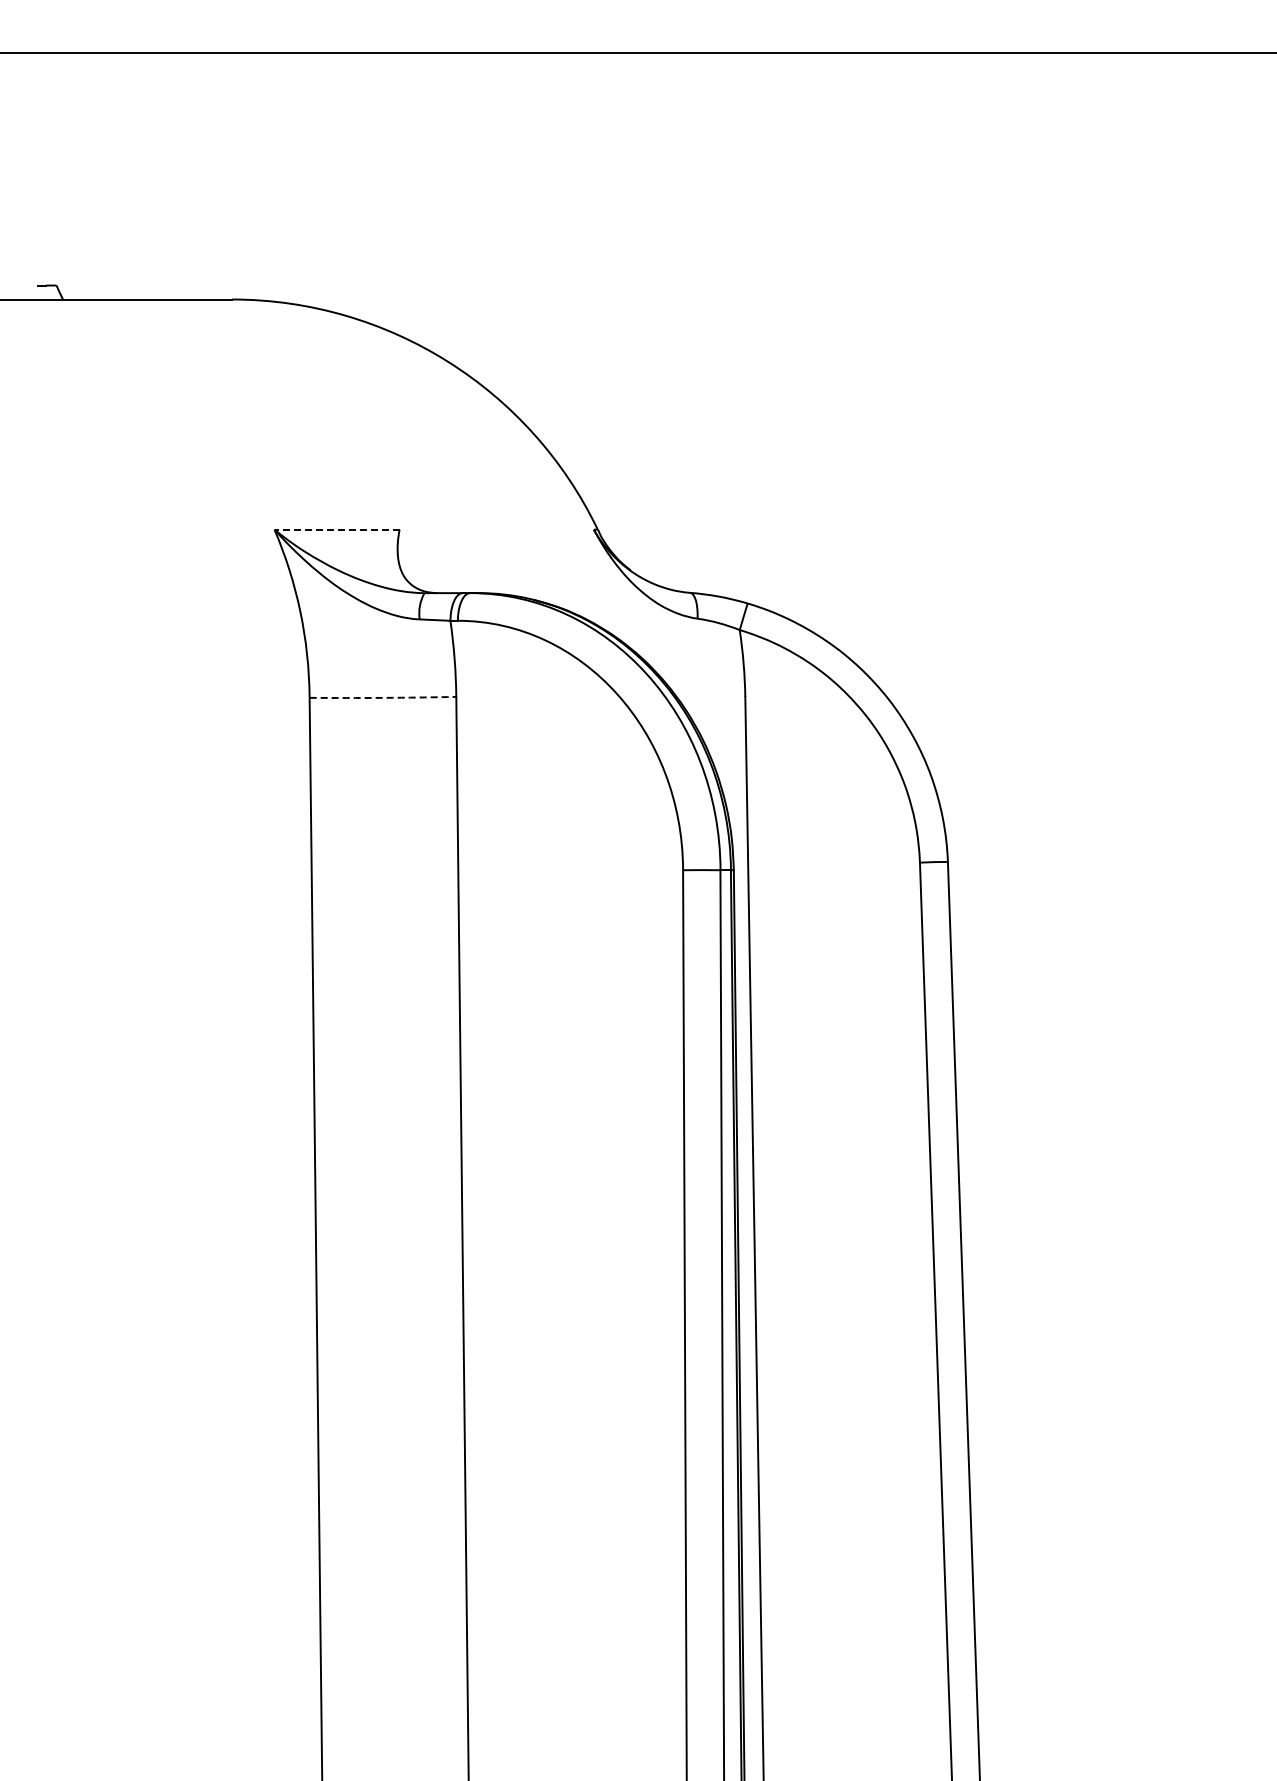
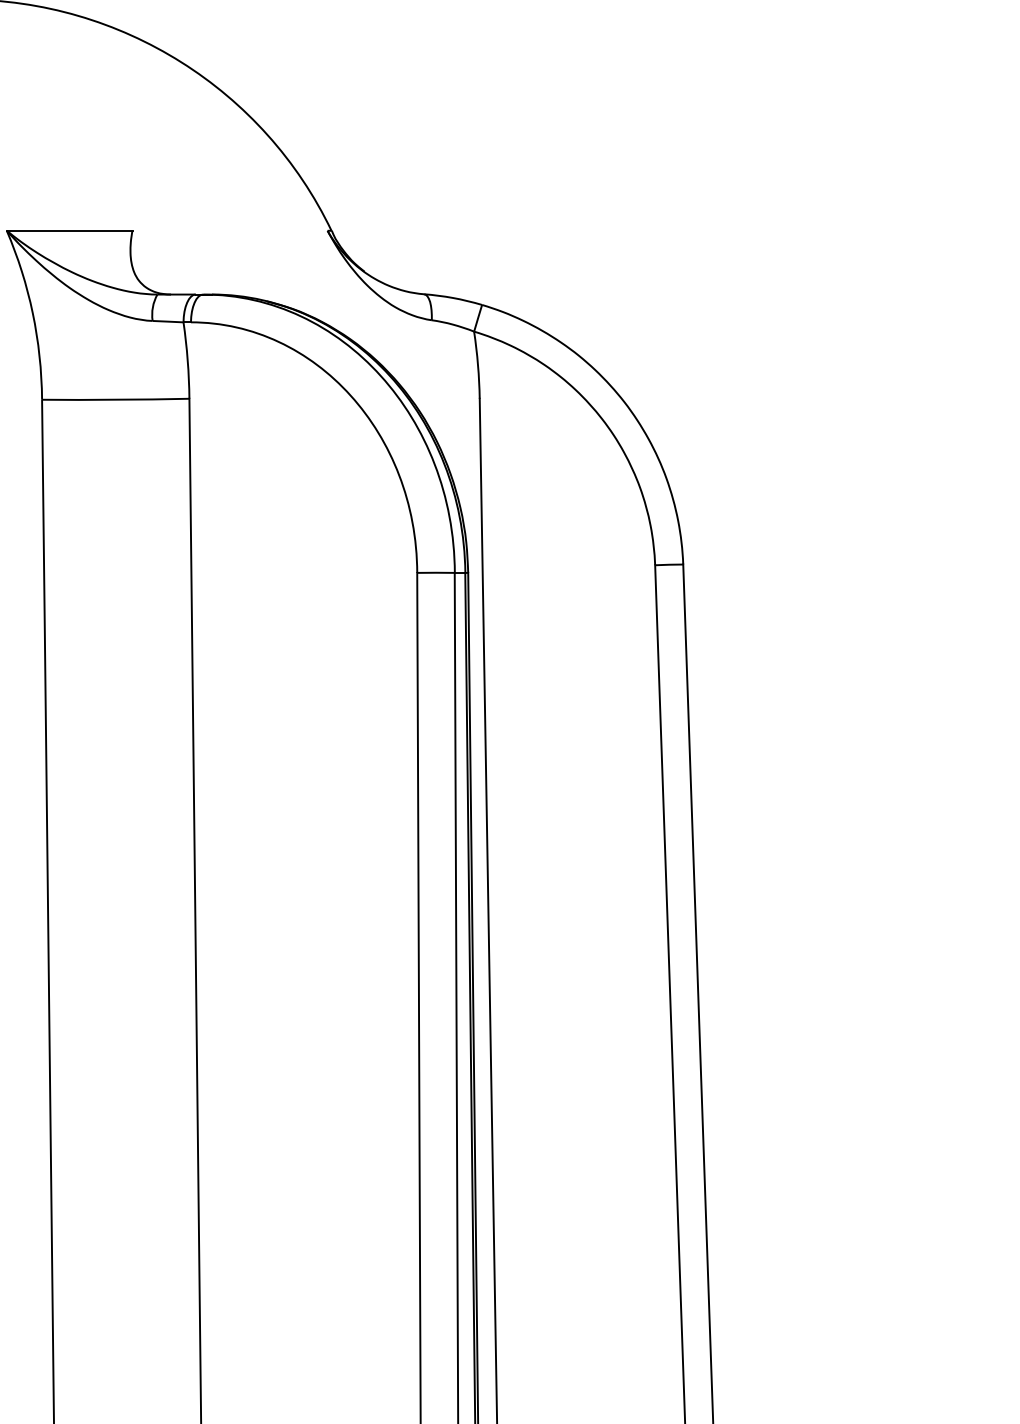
line: (337, 529) -> (70, 230), dashed -> solid
arc: (383, 697) -> (116, 399), dashed -> solid

